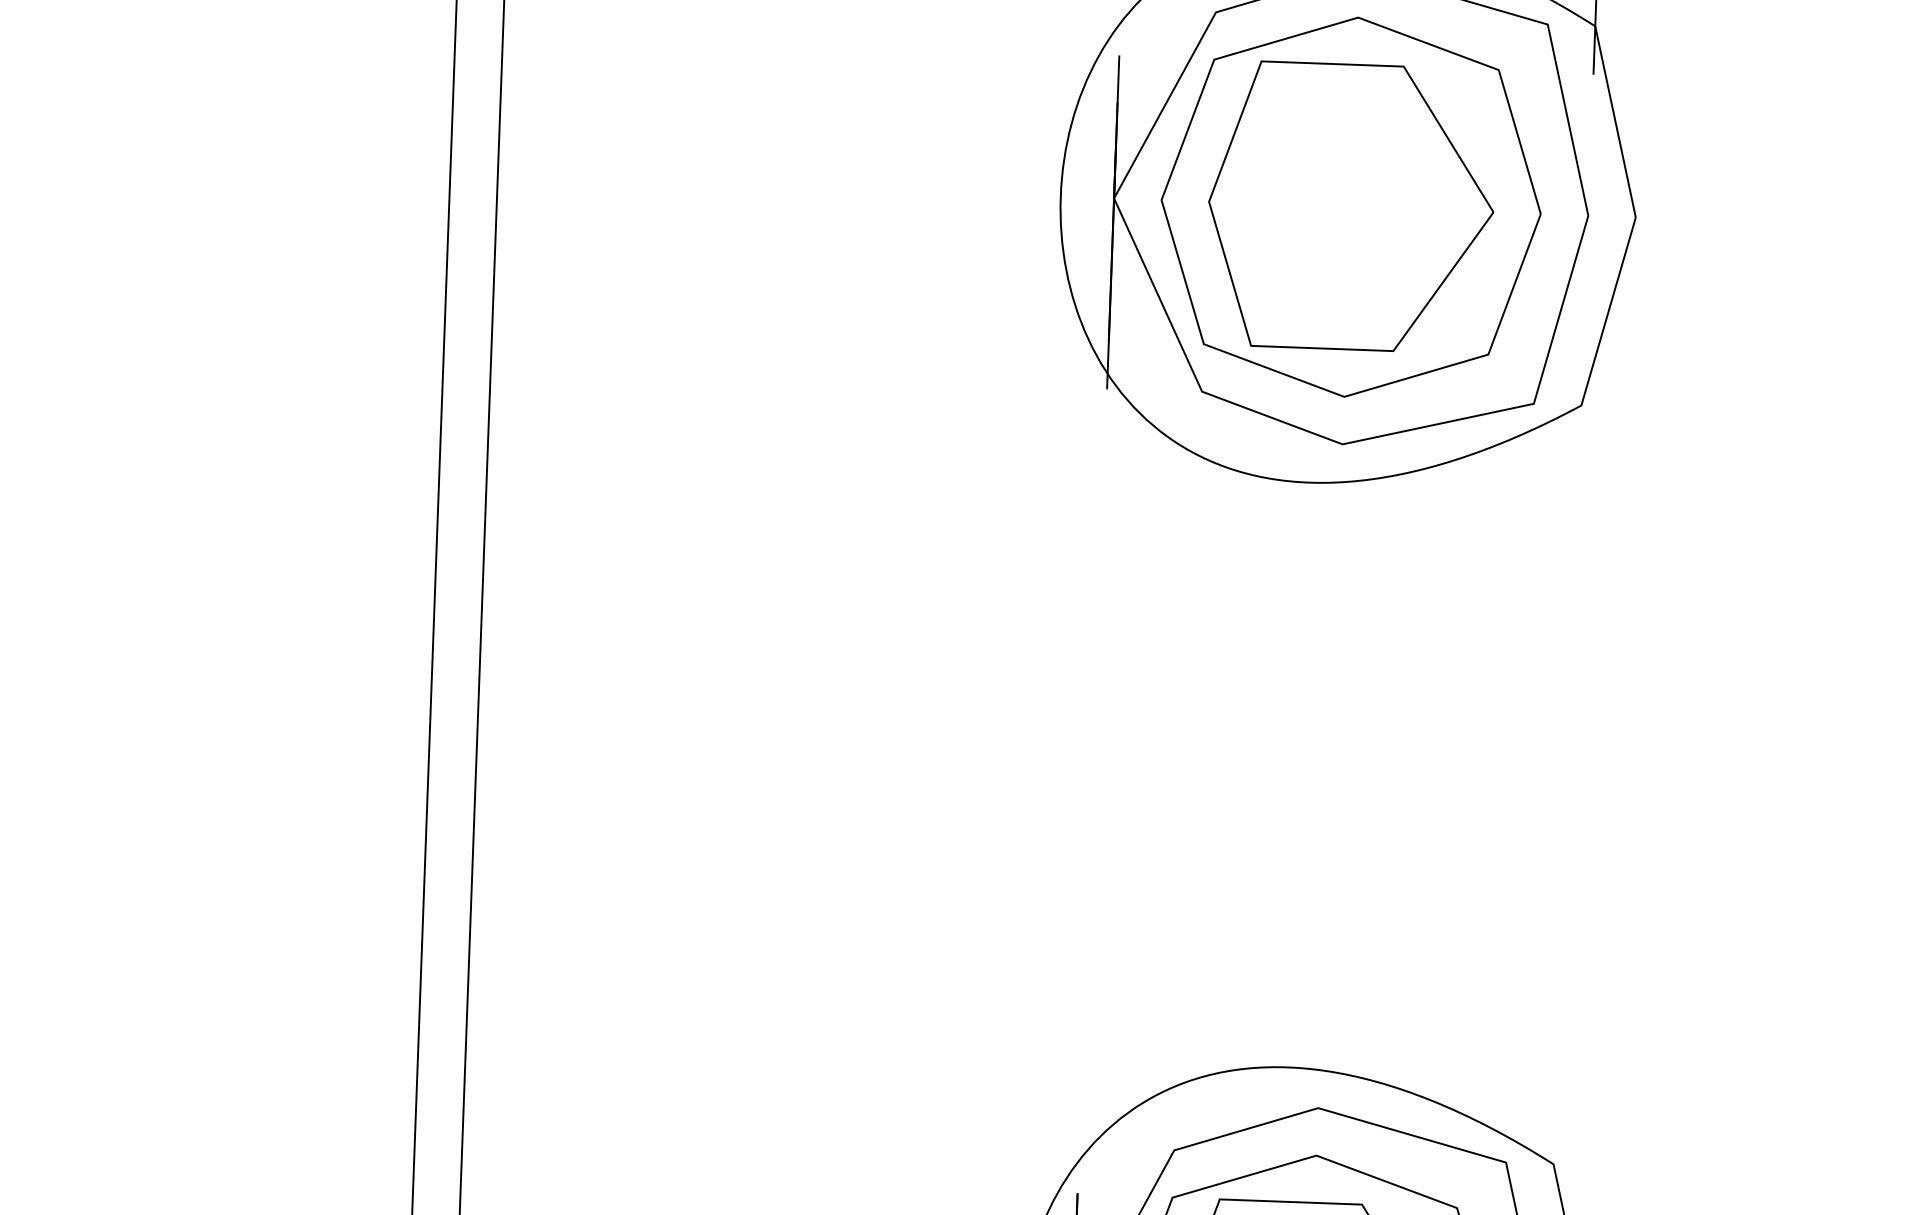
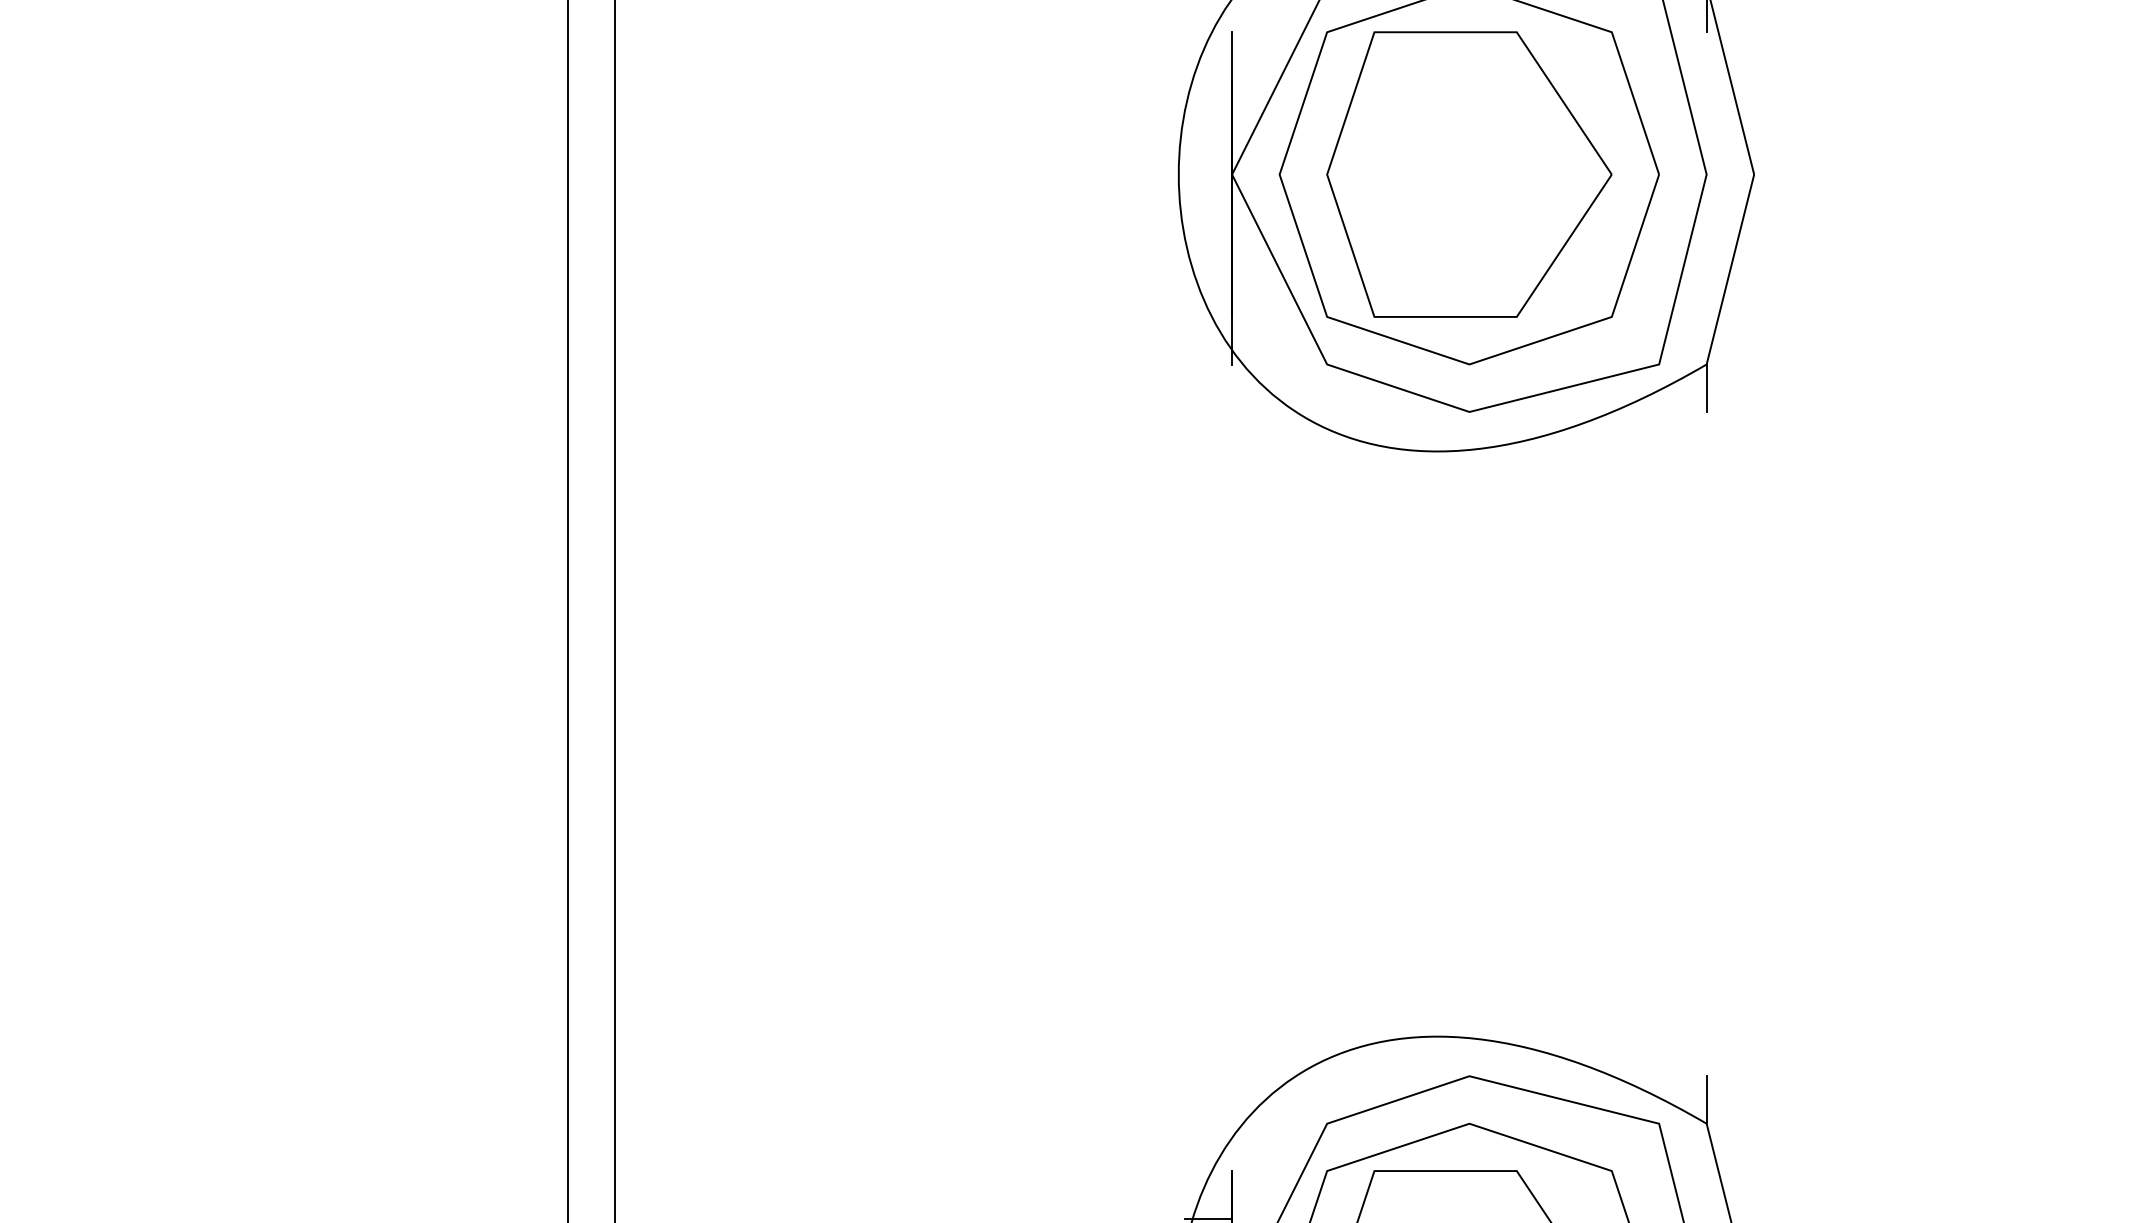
line: (1580, 429) -> (1706, 388), added
line: (1554, 1140) -> (1706, 1099), added

